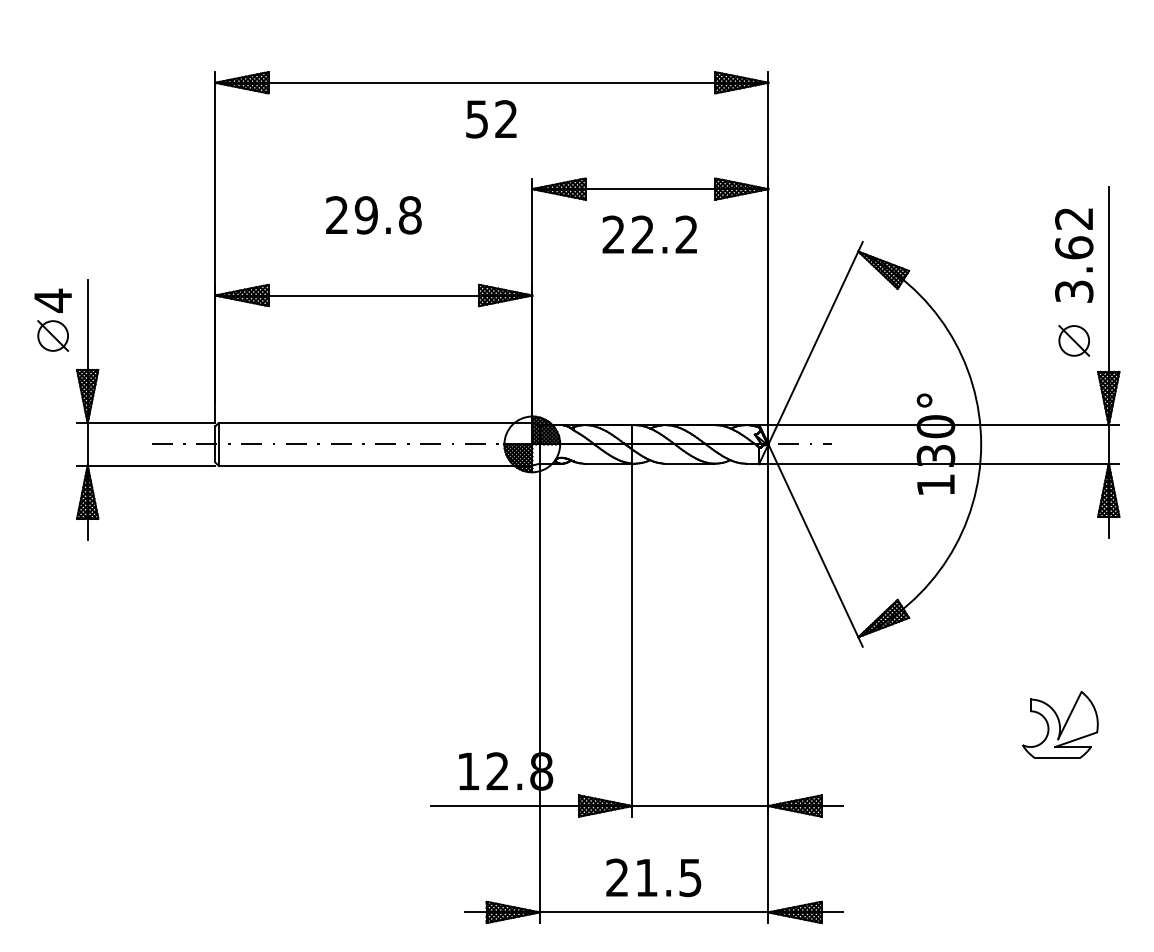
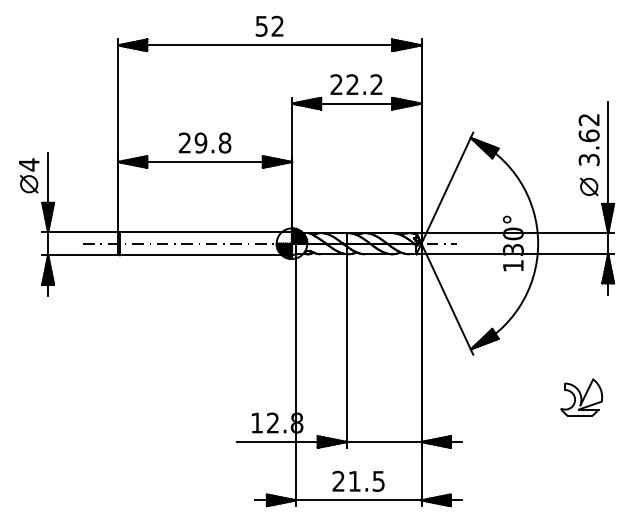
text: (491, 117) -> (269, 25), moved
text: (374, 214) -> (205, 142), moved
text: (649, 234) -> (356, 84), moved

